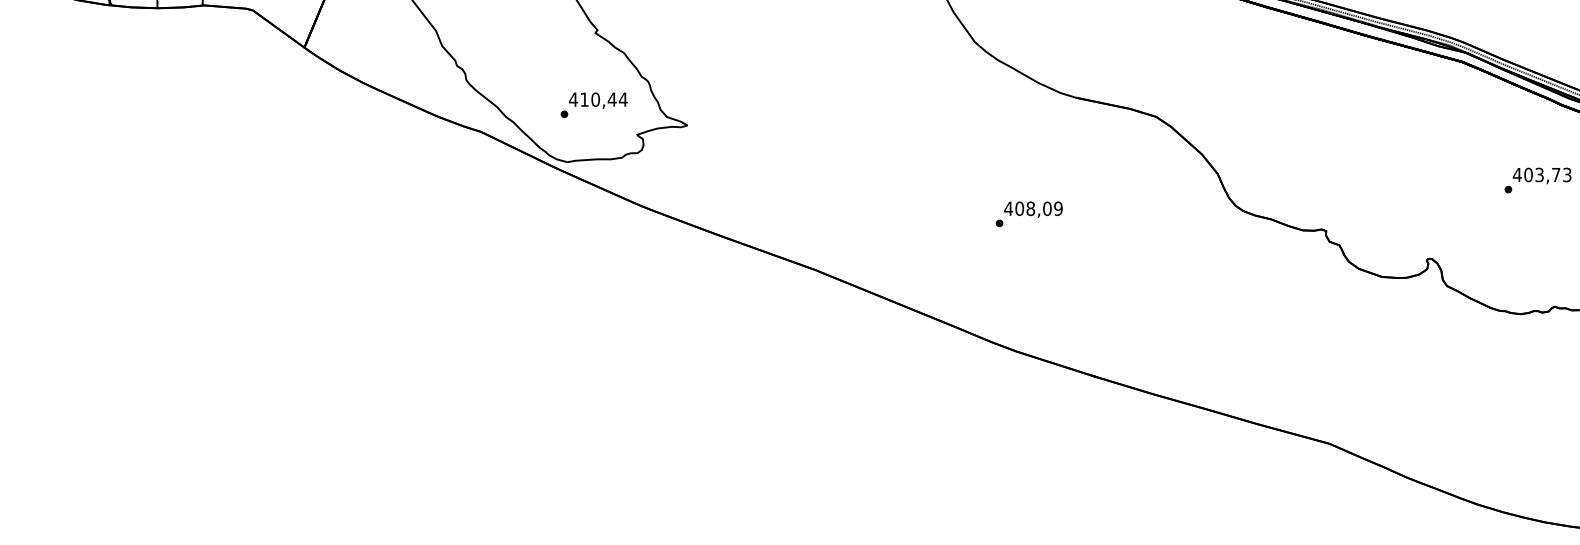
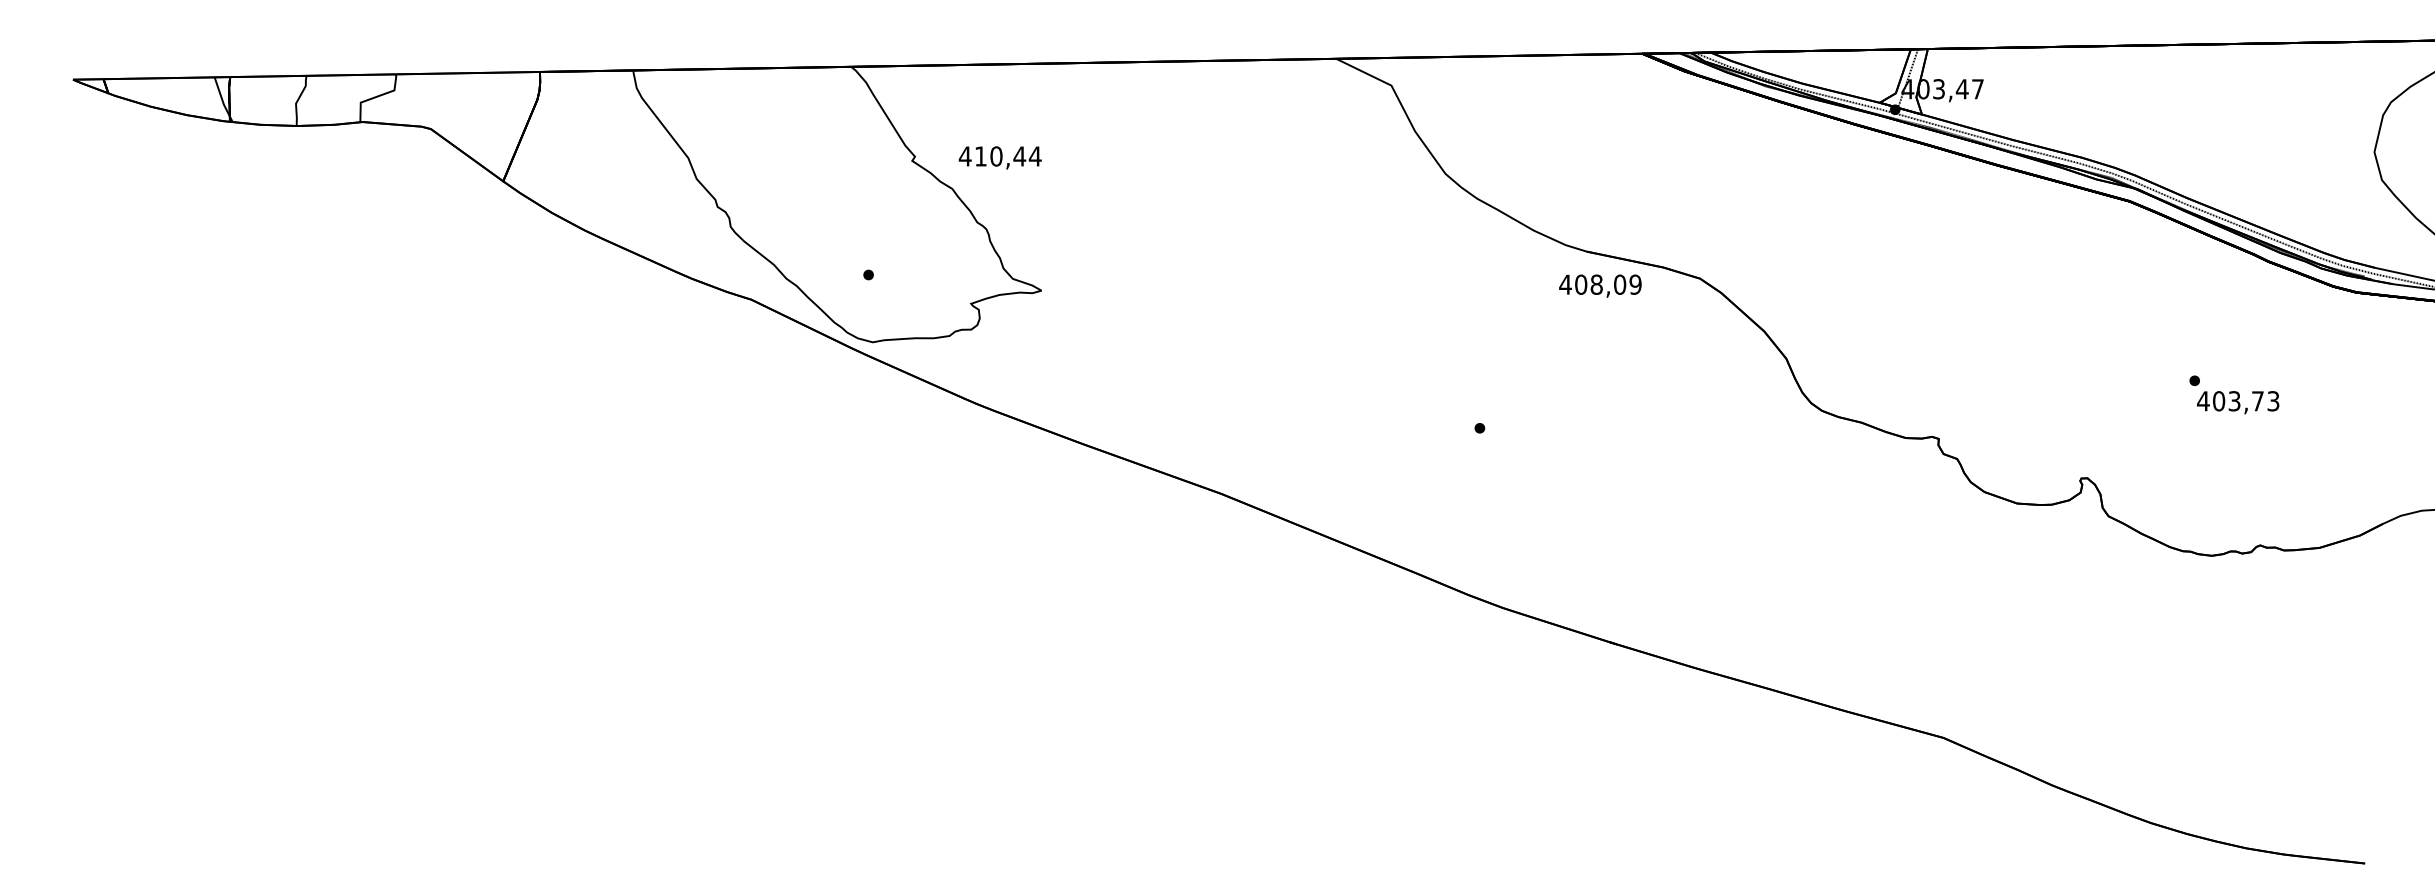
text: (597, 100) -> (999, 157), moved
text: (1542, 175) -> (2238, 402), moved
text: (1033, 209) -> (1600, 285), moved

